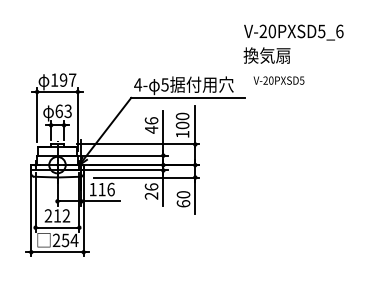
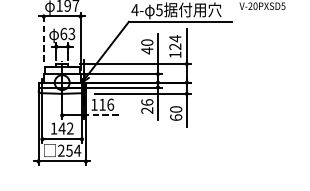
line: (37, 114) -> (44, 36), solid -> dashed
text: (151, 120) -> (147, 42), 46 -> 40
text: (182, 120) -> (175, 42), 100 -> 124
line: (100, 201) -> (101, 115), solid -> dashed
text: (52, 215) -> (57, 128), 212 -> 142

